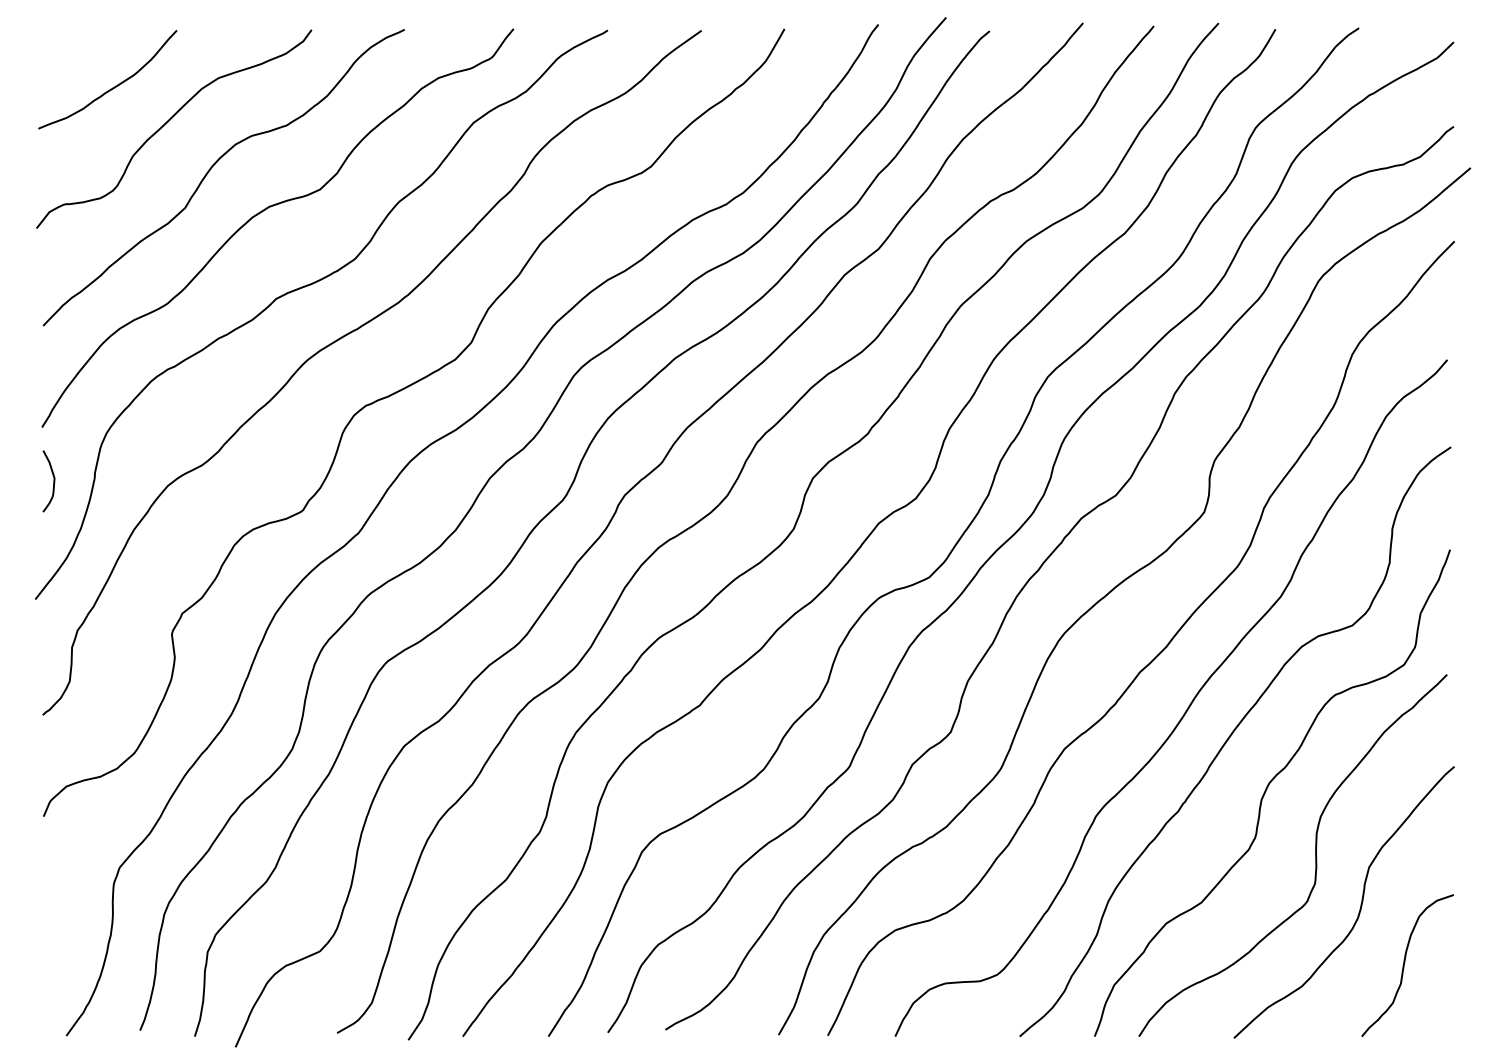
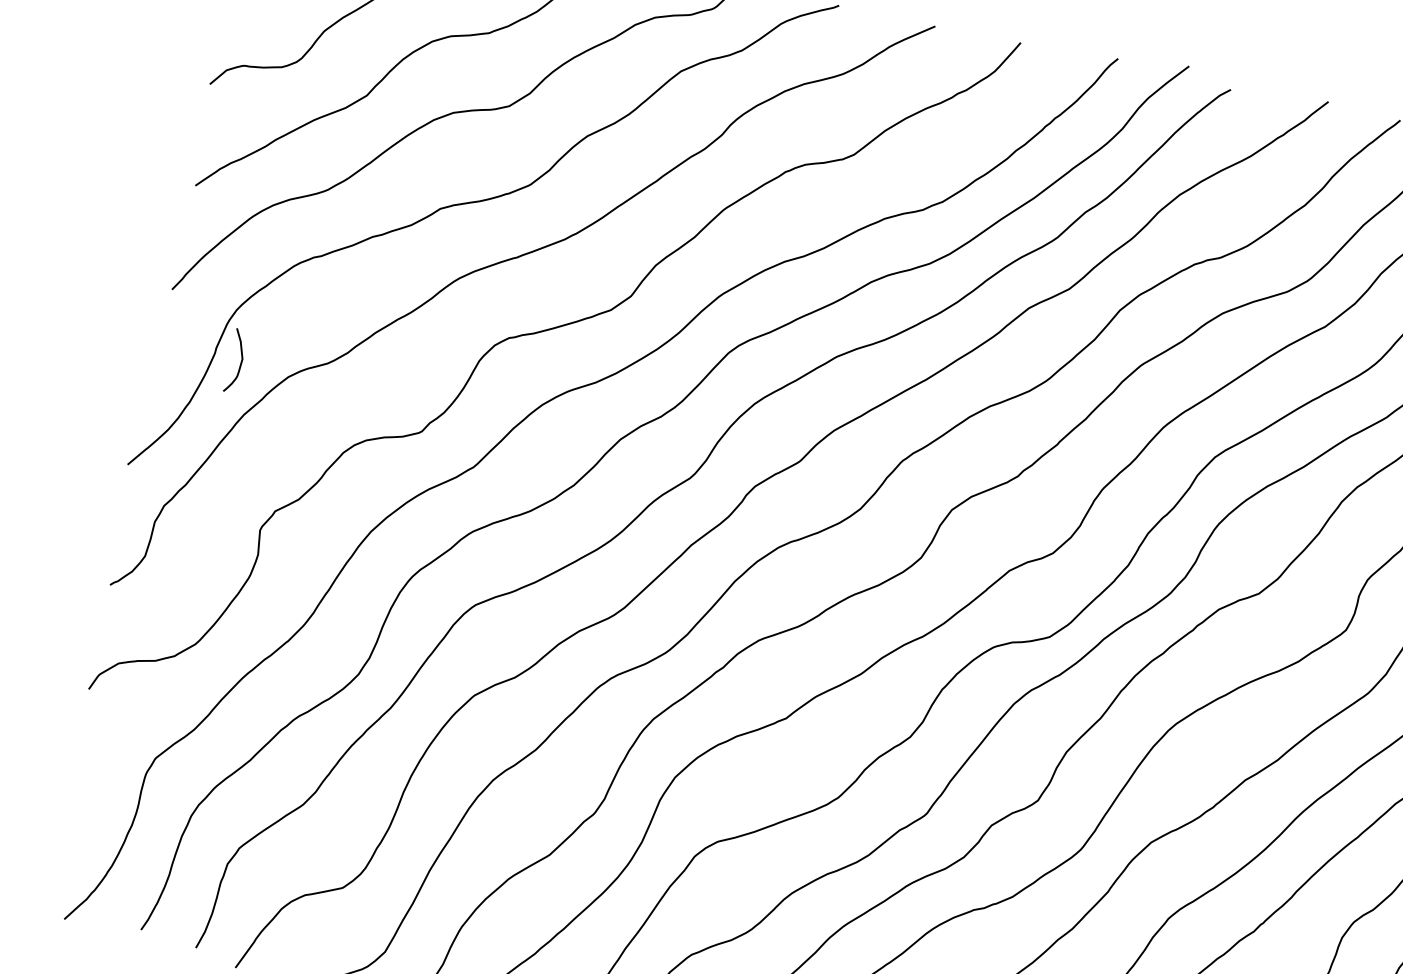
curve: (53, 481) -> (240, 362), moved

